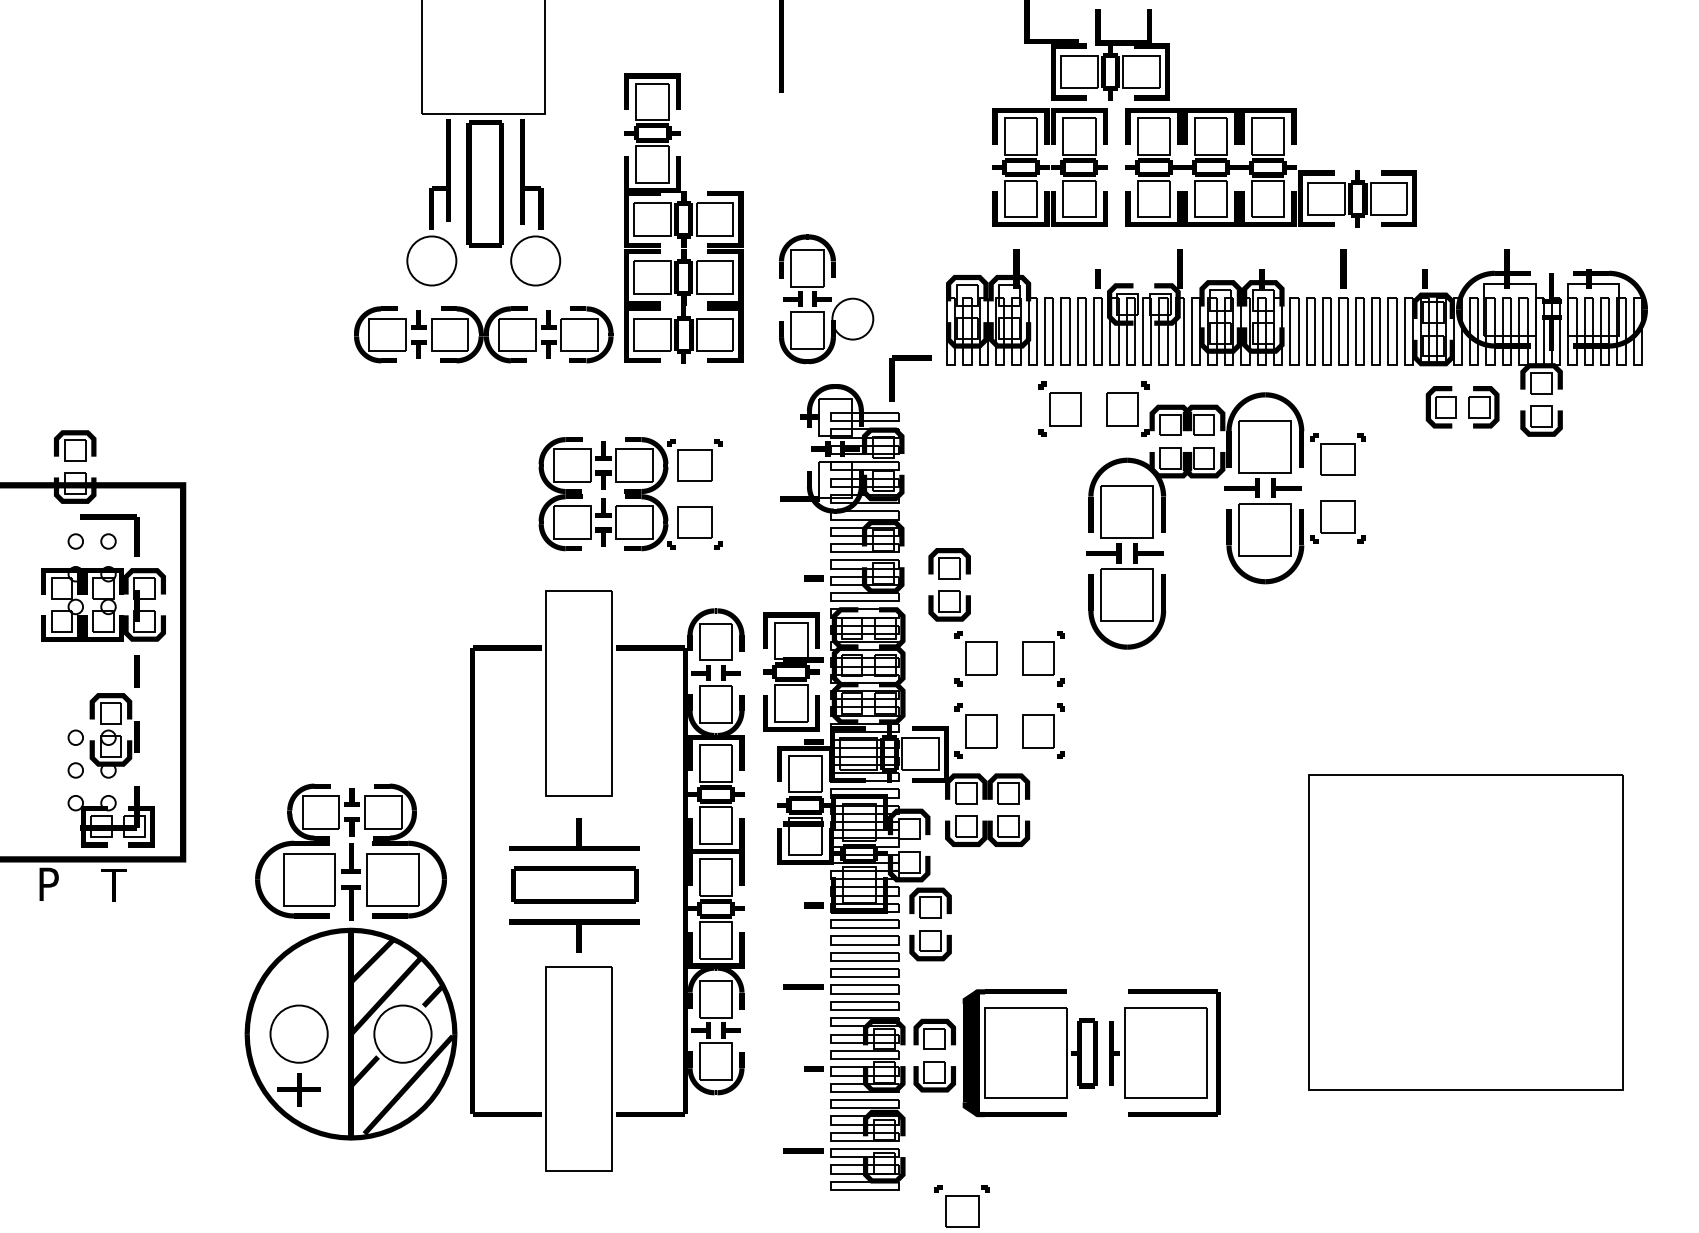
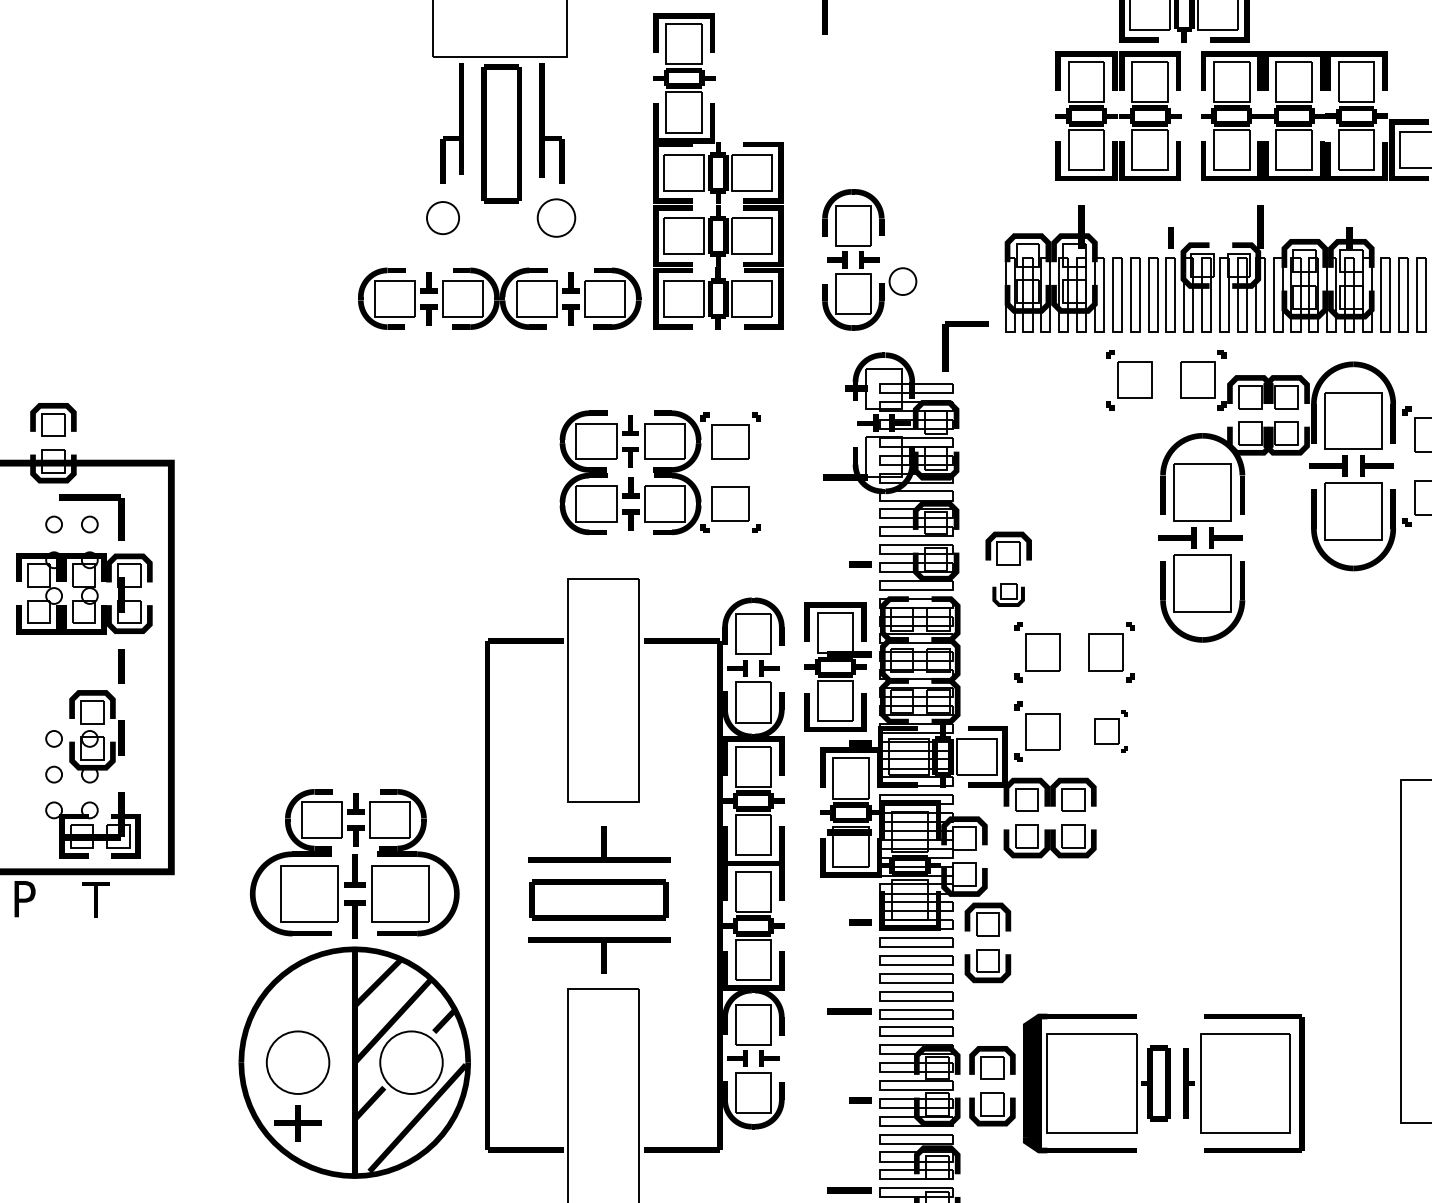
circle: (431, 260) -> (442, 217), size x0.6
circle: (535, 260) -> (556, 217), size x0.7
circle: (852, 318) -> (902, 280), size x0.6
part: (949, 605) -> (1008, 594), size x0.7
part: (1043, 730) -> (1111, 730), size x0.7

